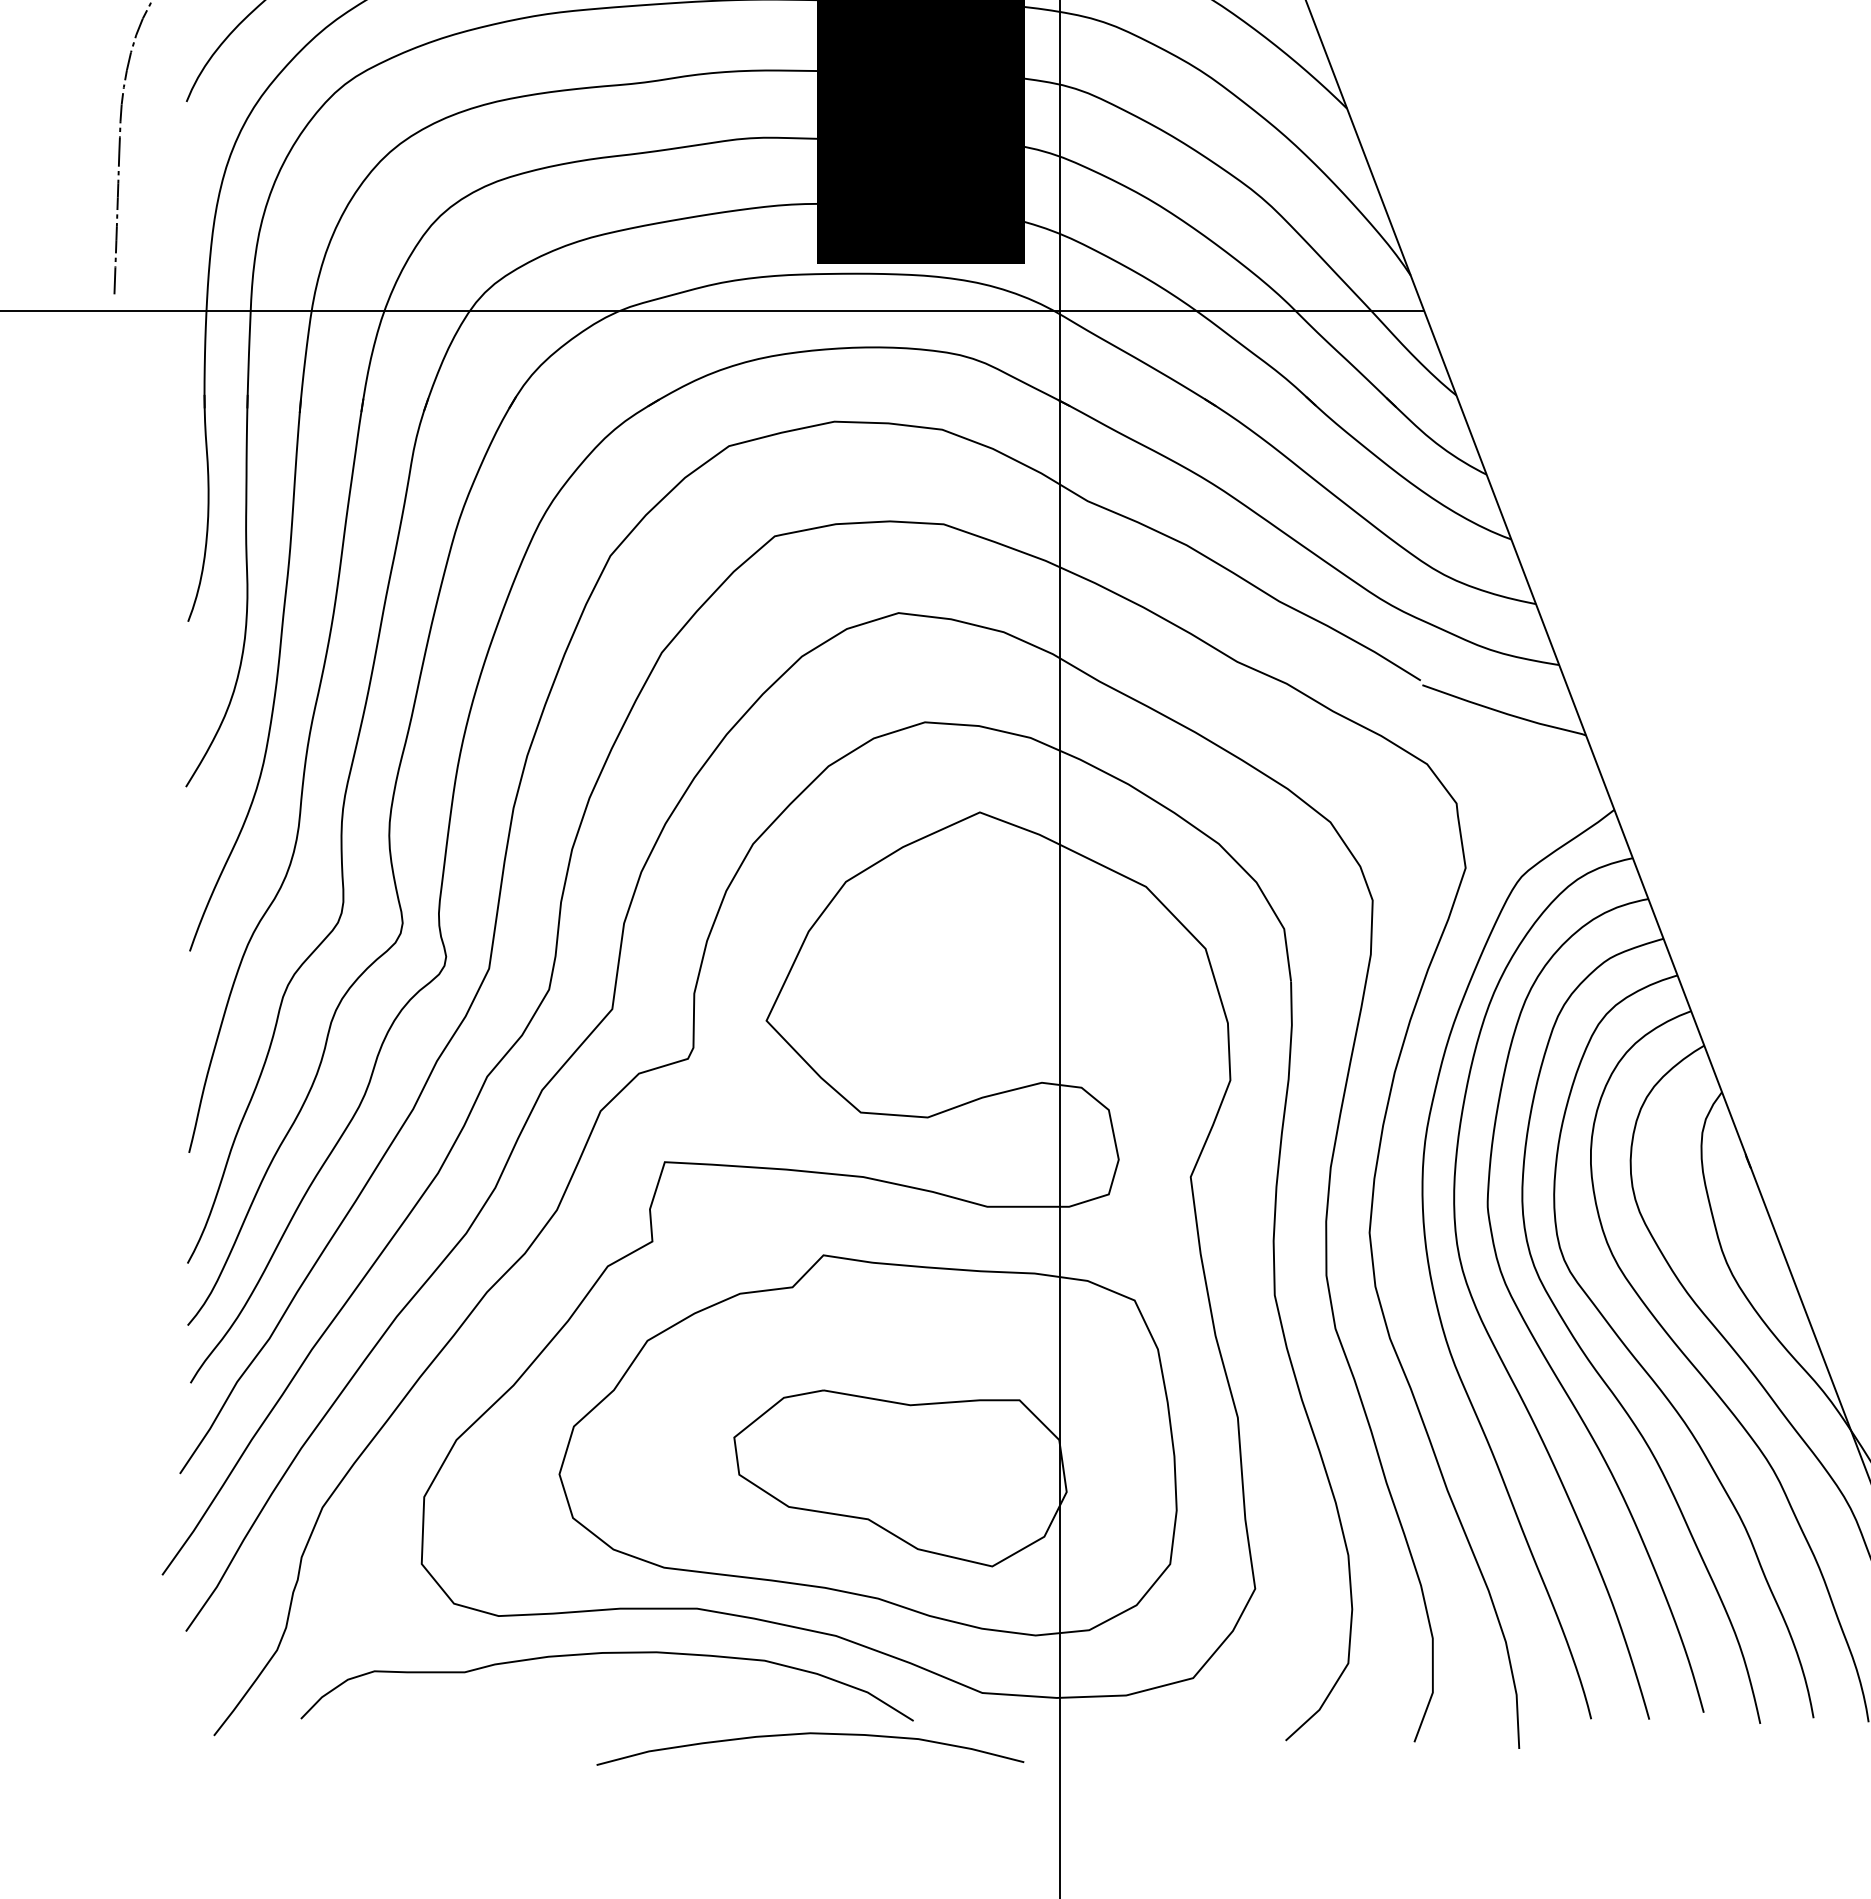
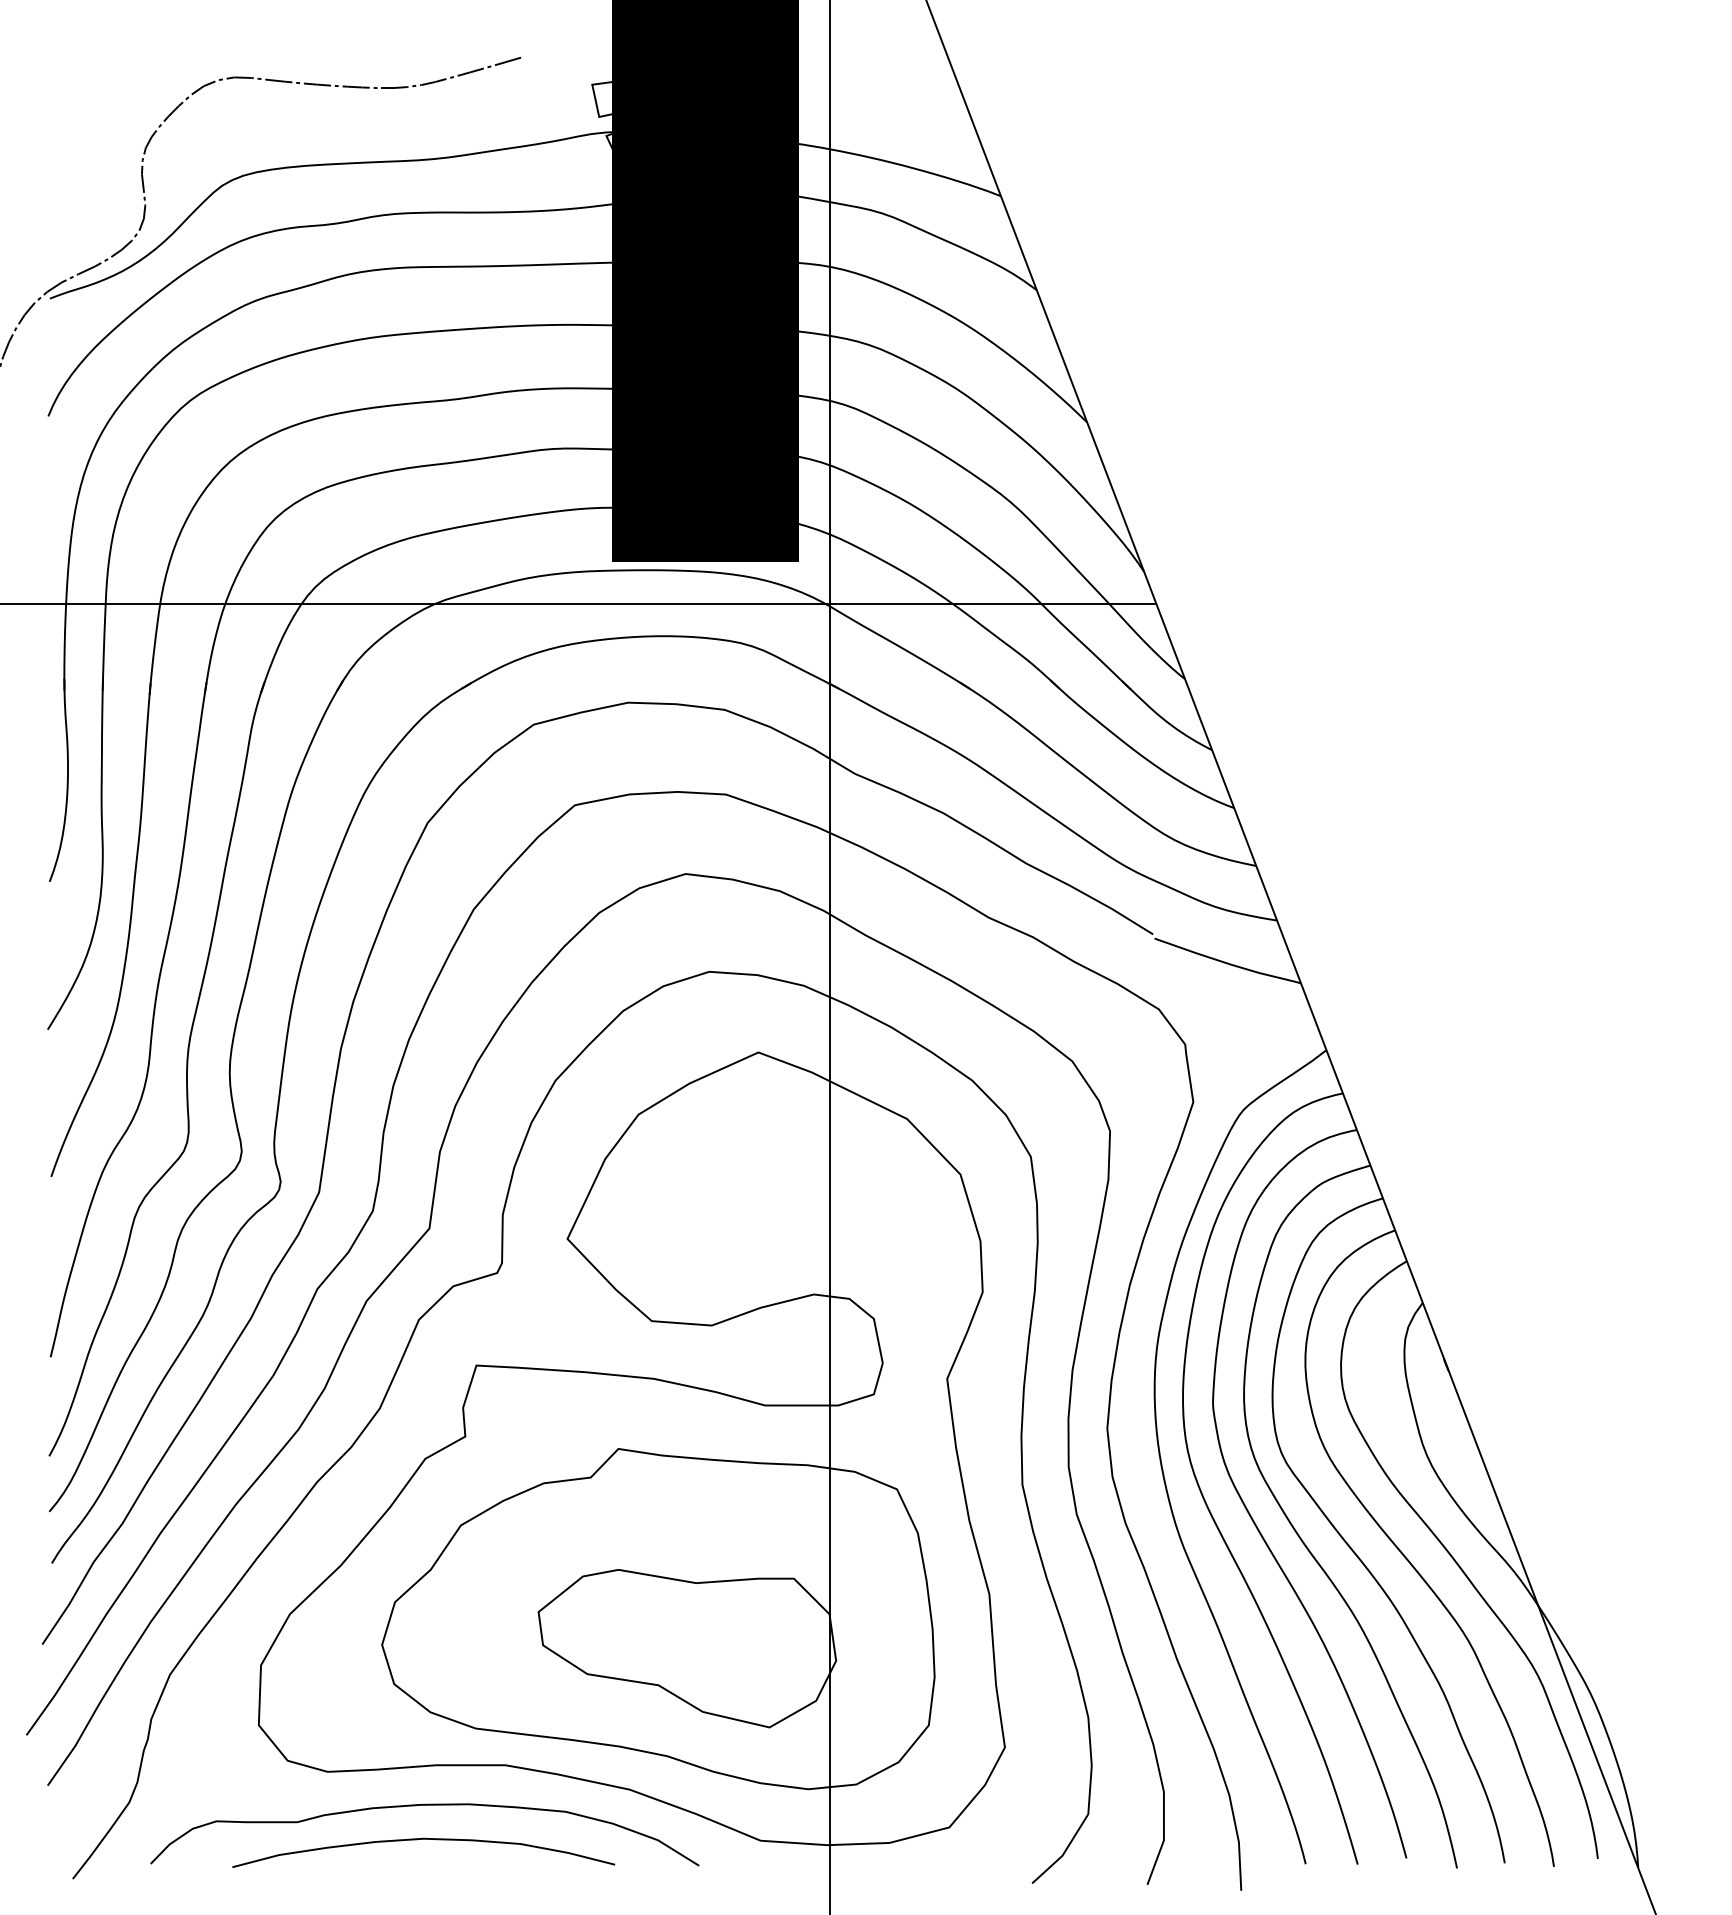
curve: (810, 1734) -> (423, 1839), moved

